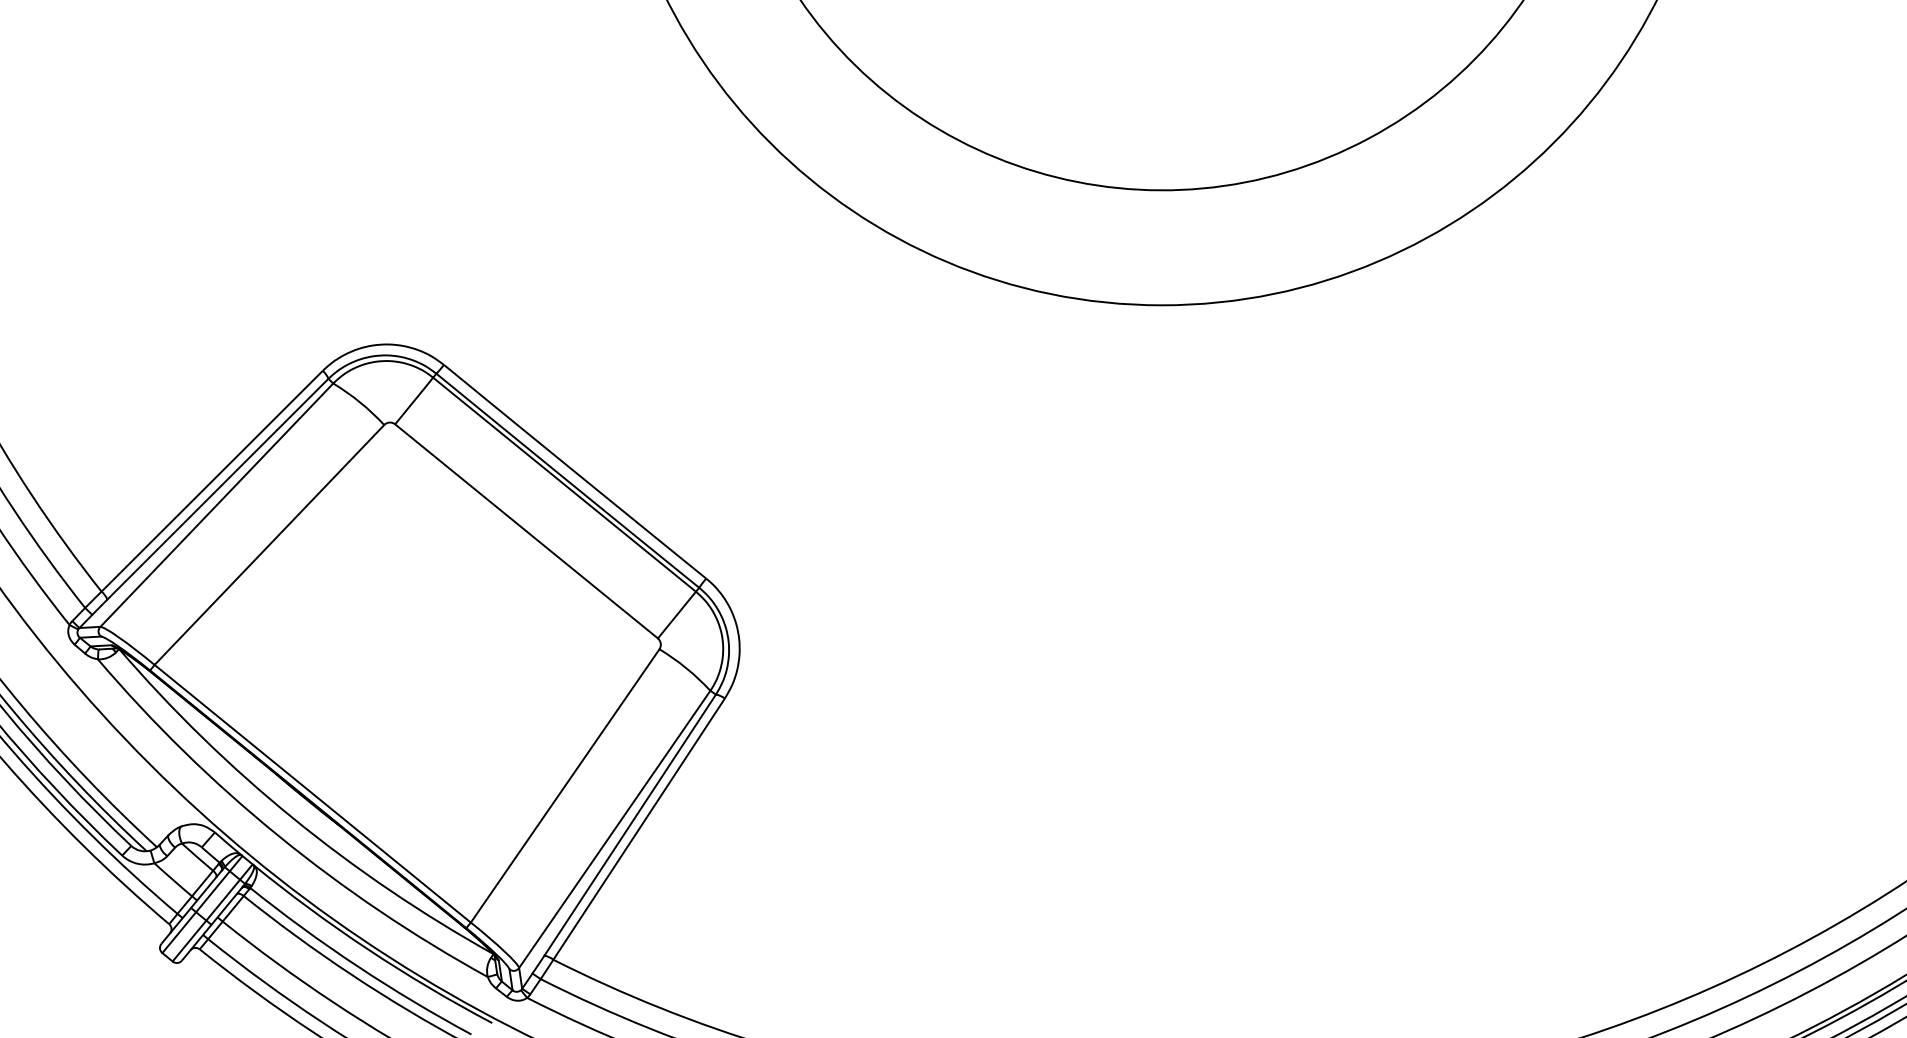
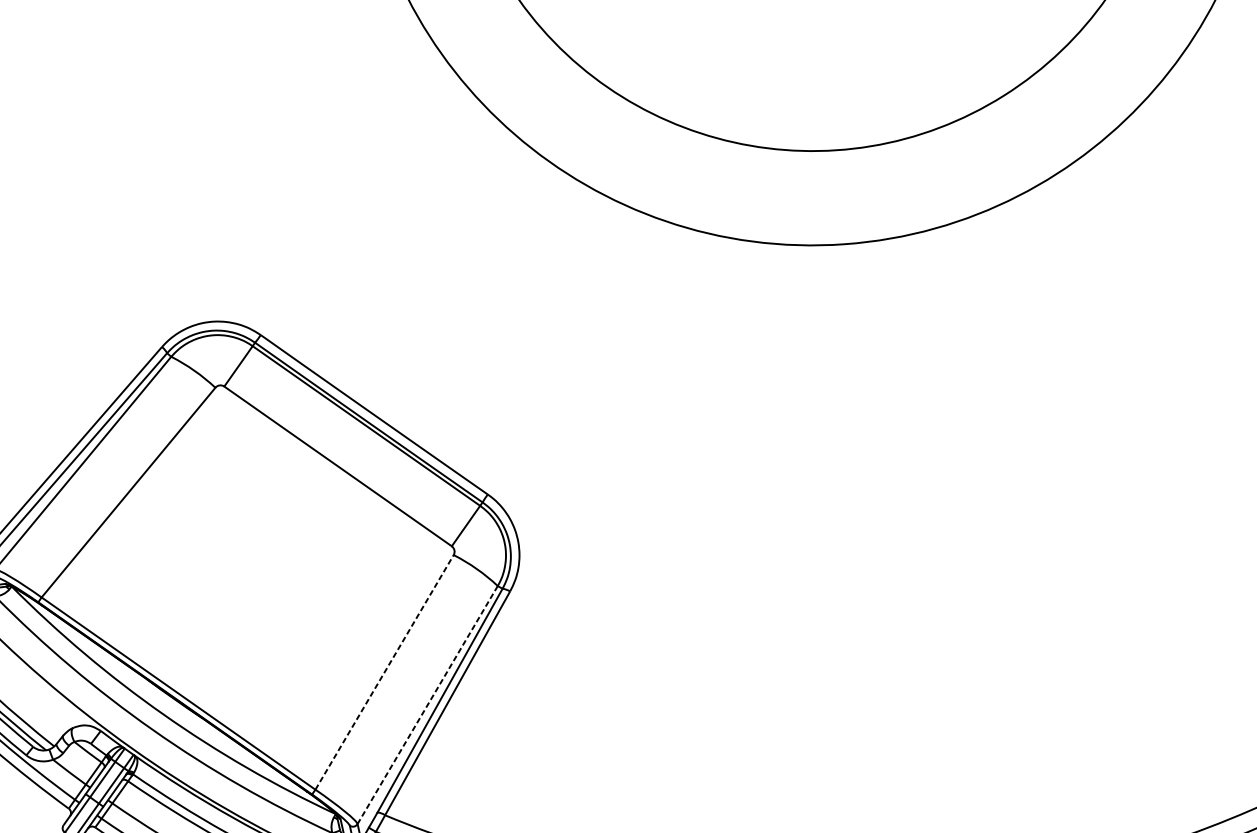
line: (565, 785) -> (384, 672), solid -> dashed
line: (614, 829) -> (427, 705), solid -> dashed

